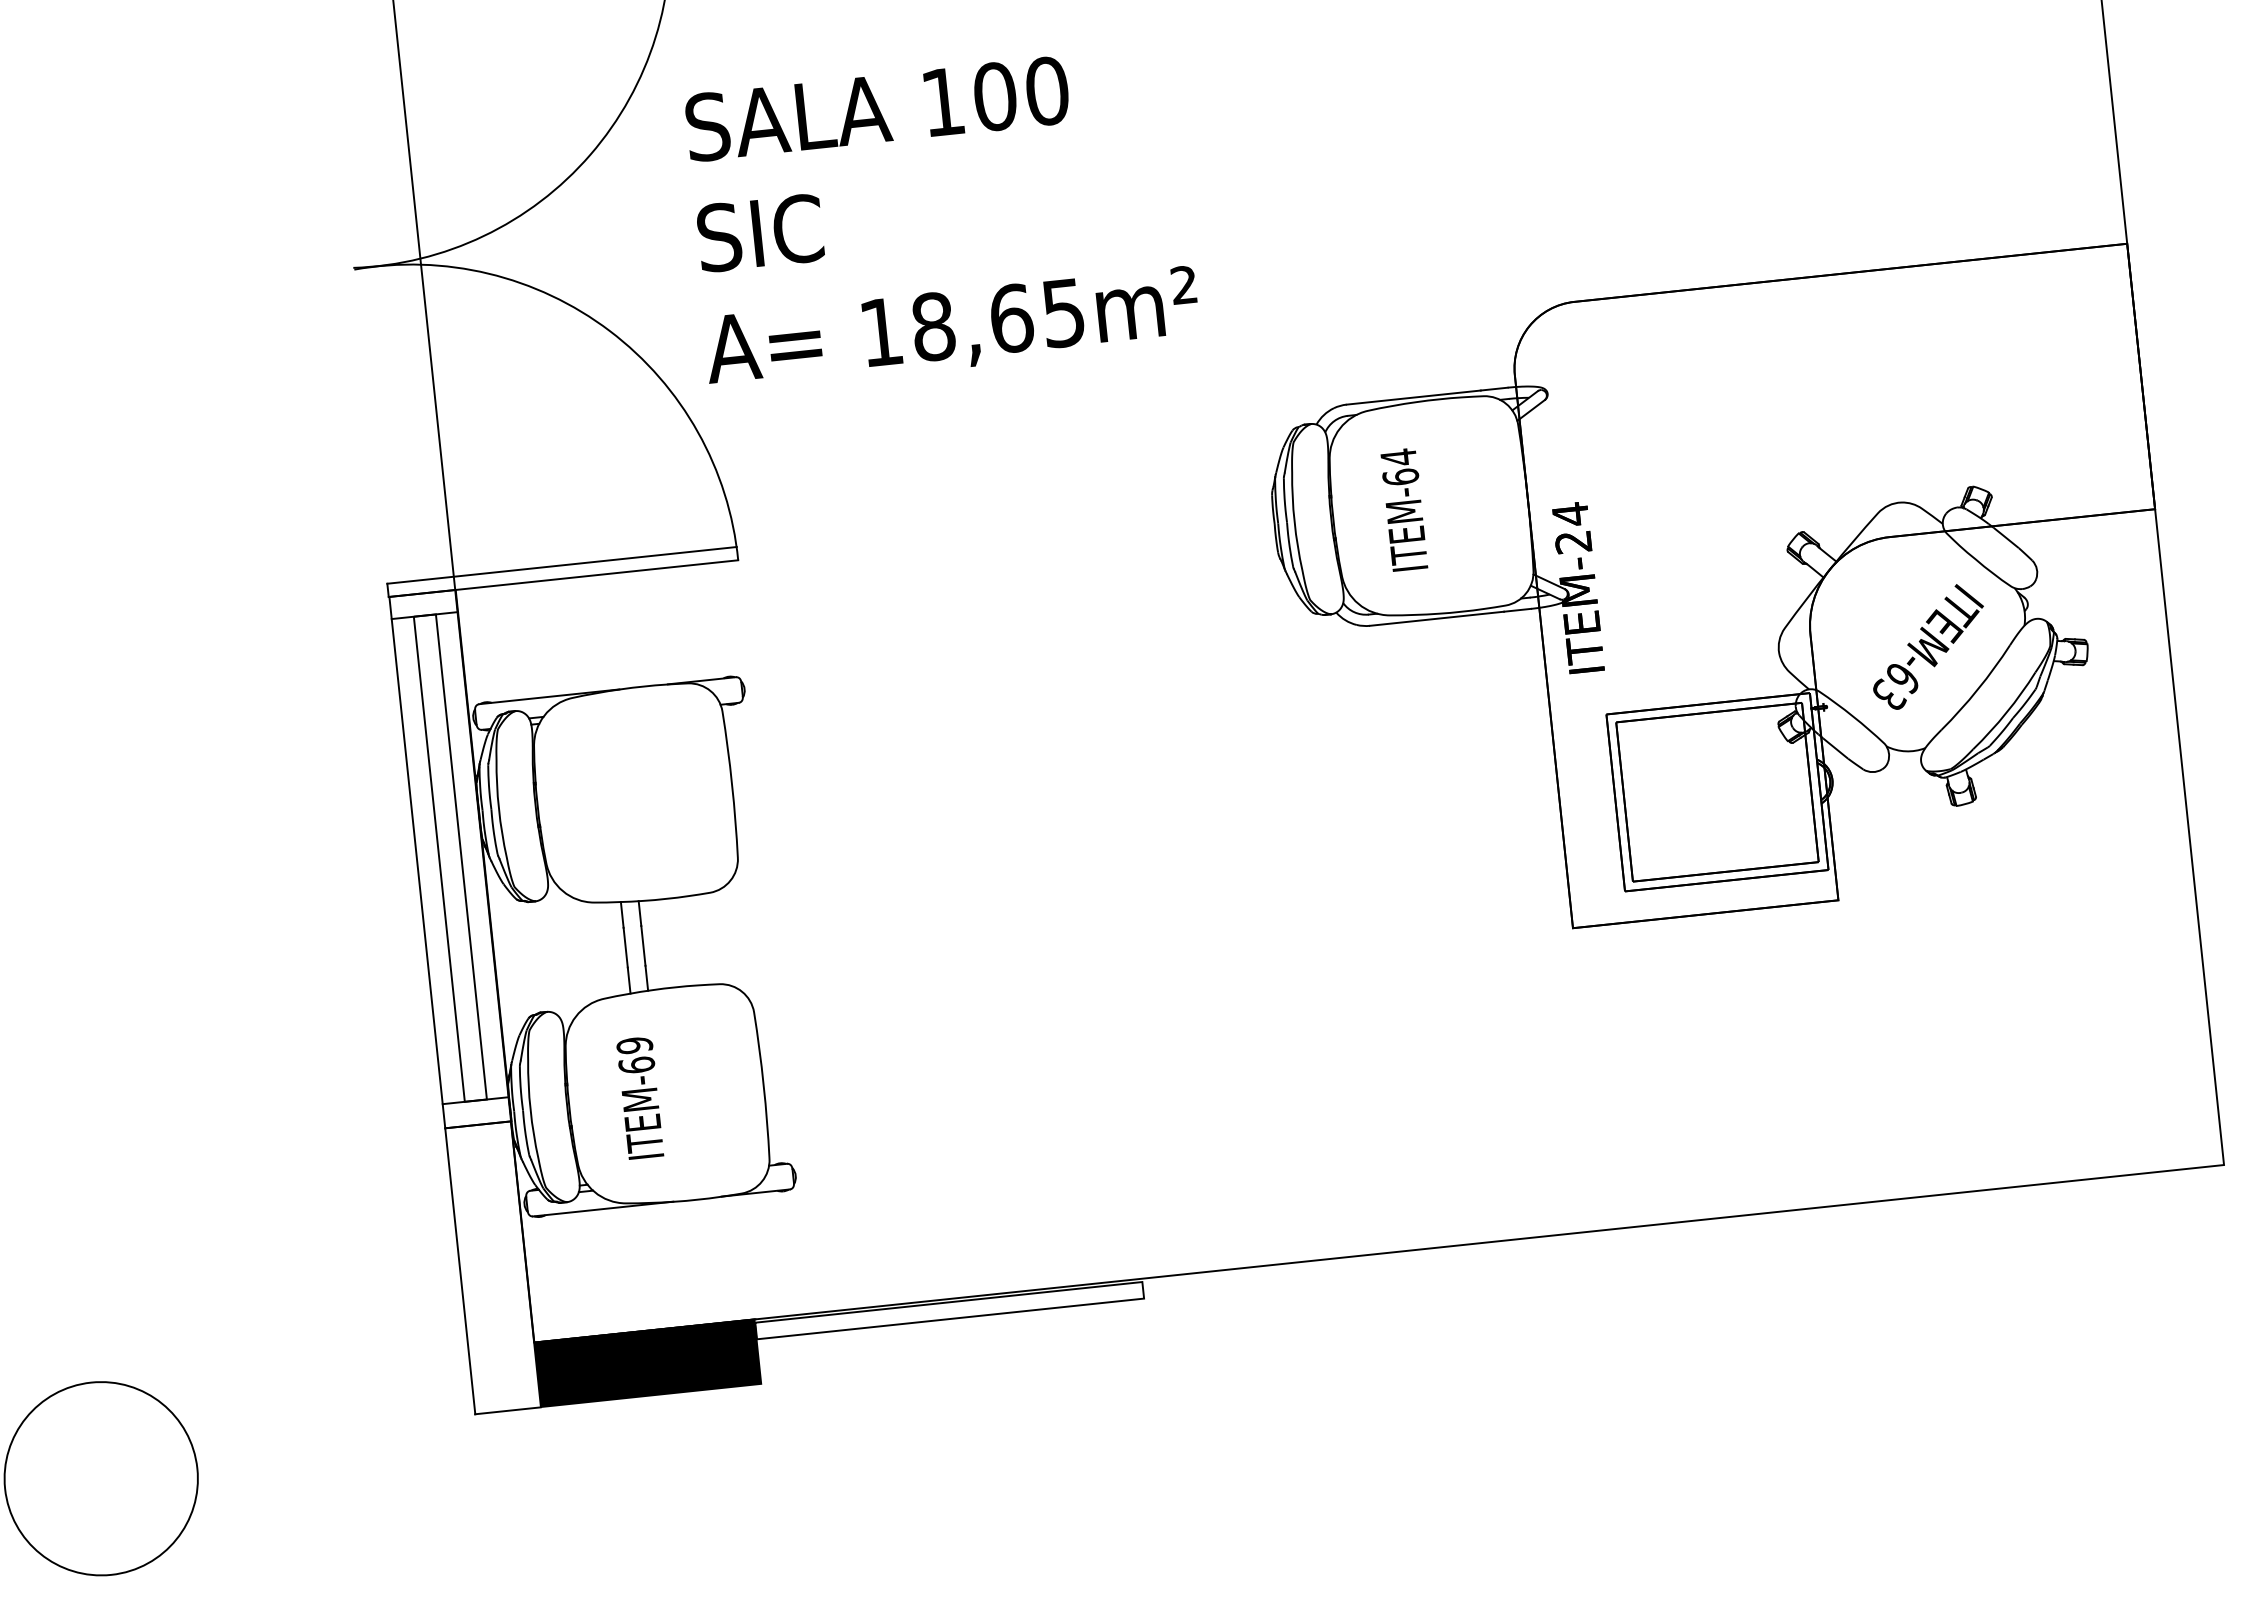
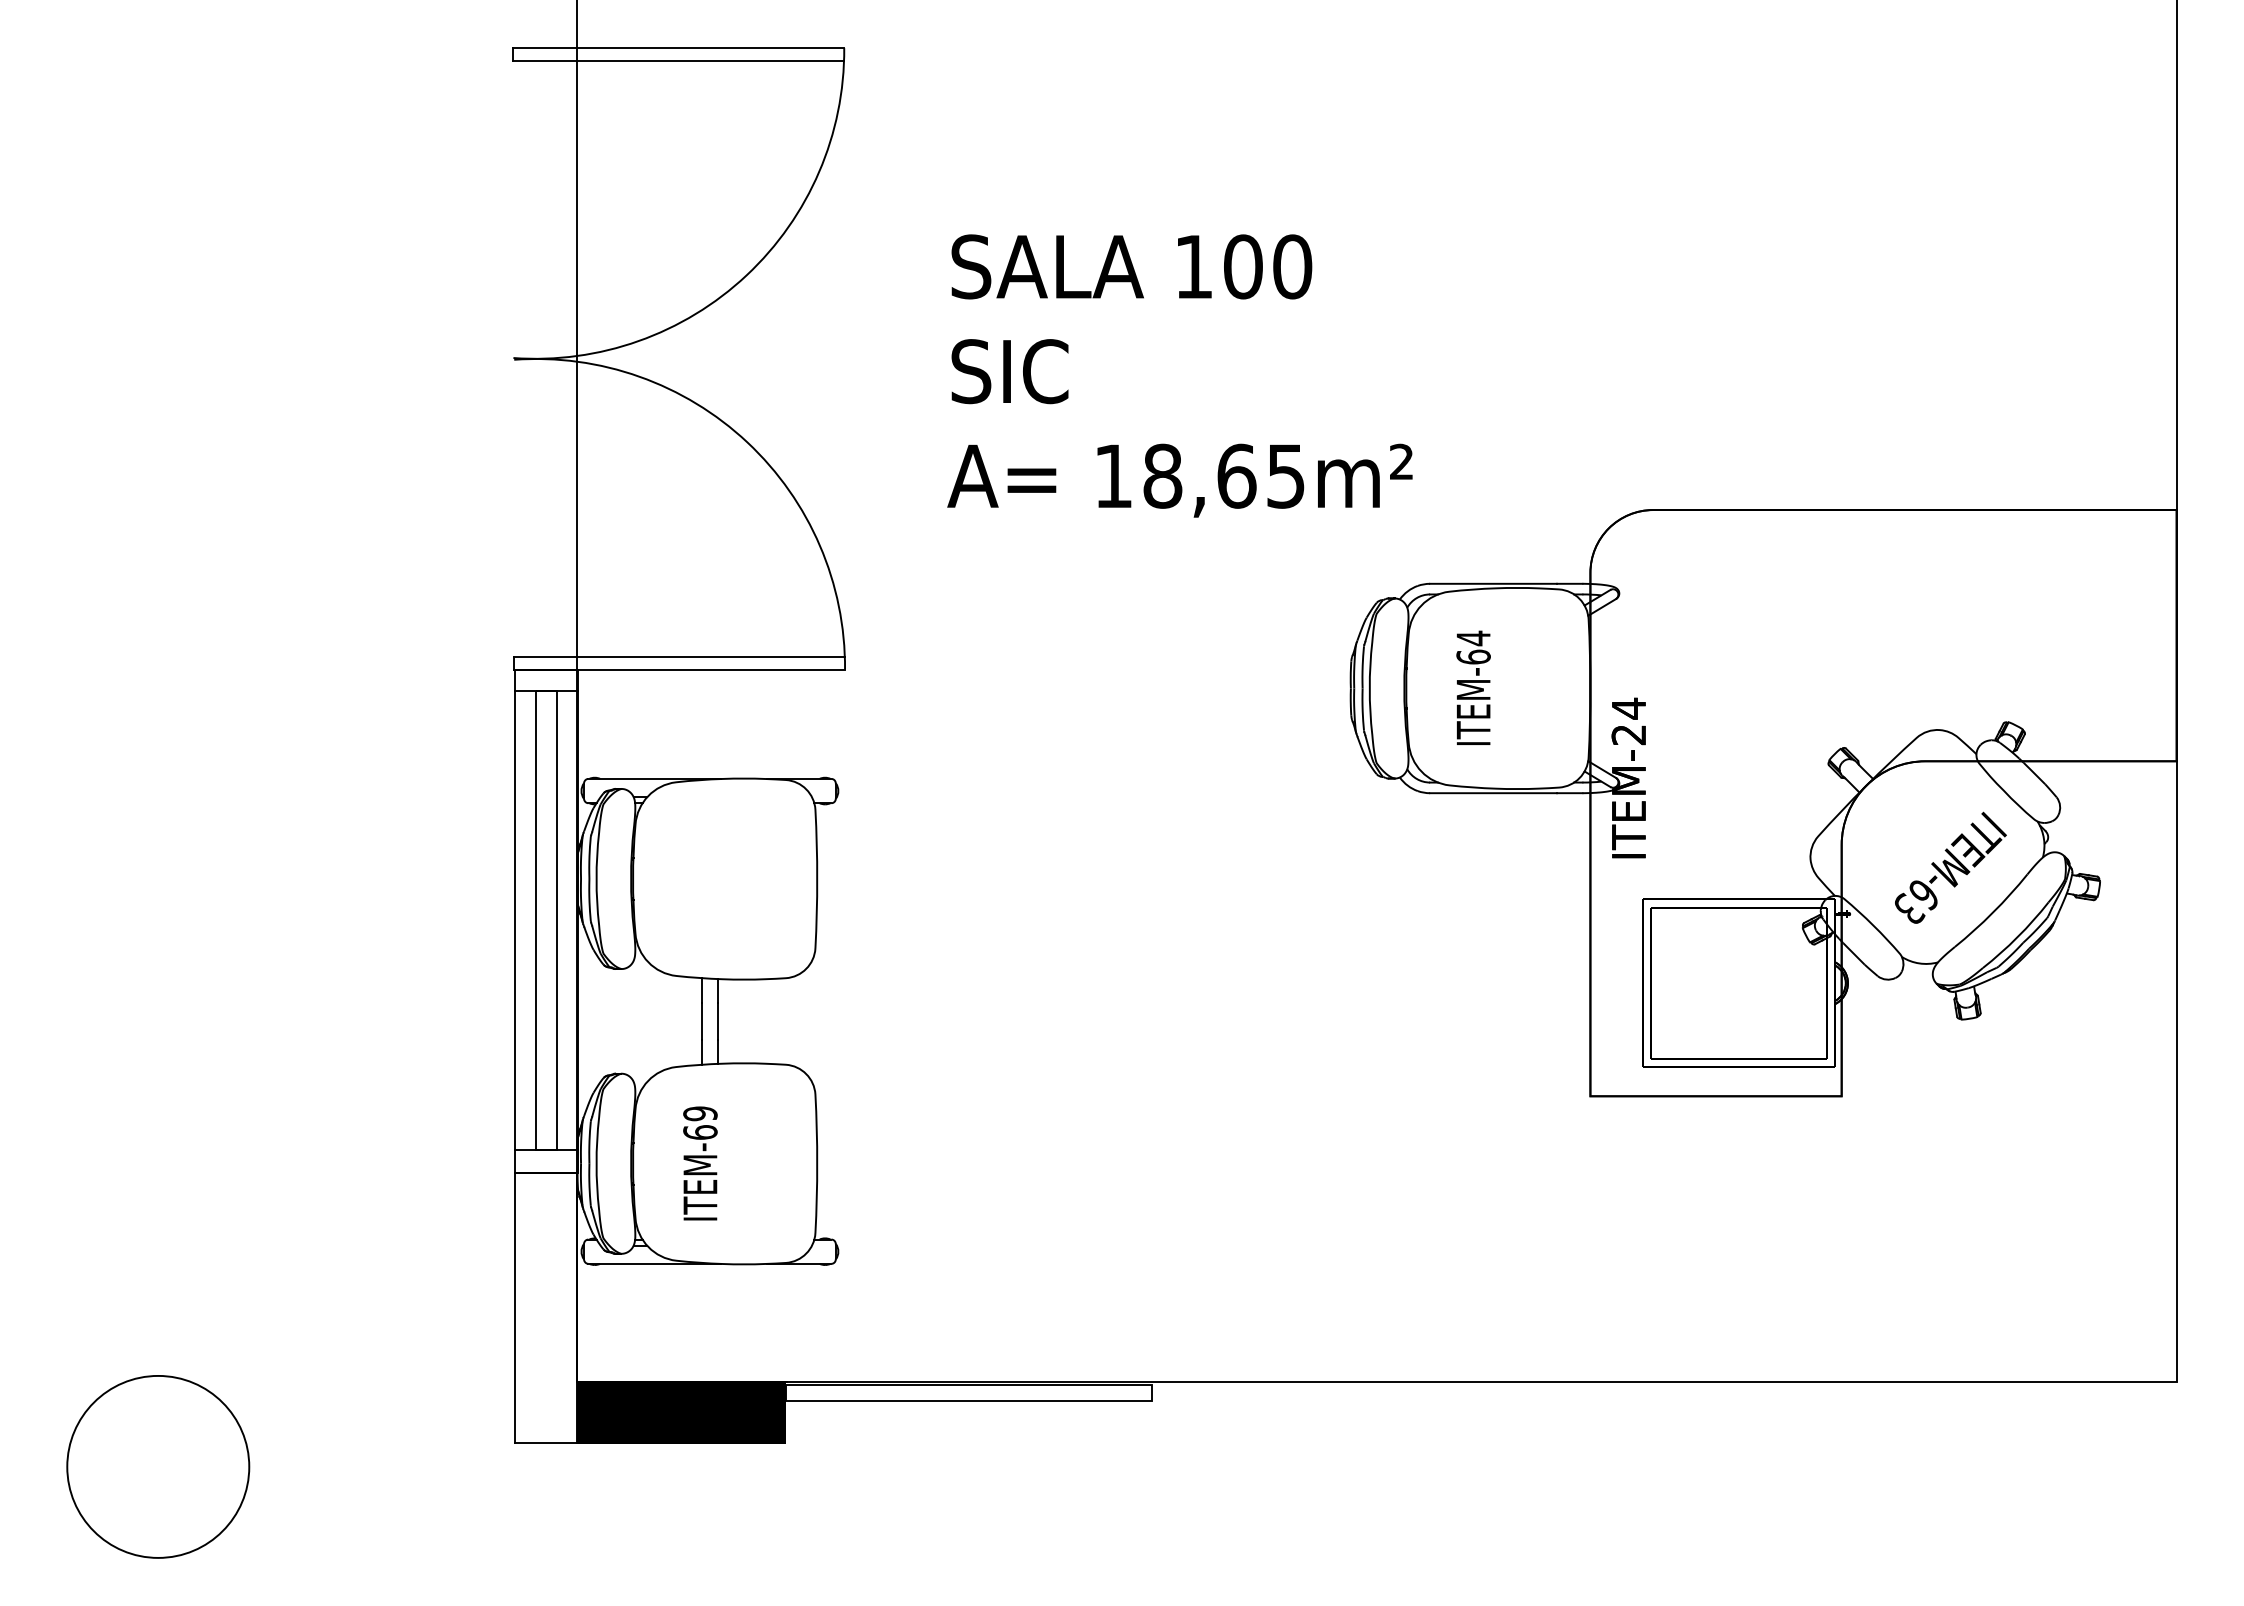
text: (939, 218) -> (1179, 375), moved

